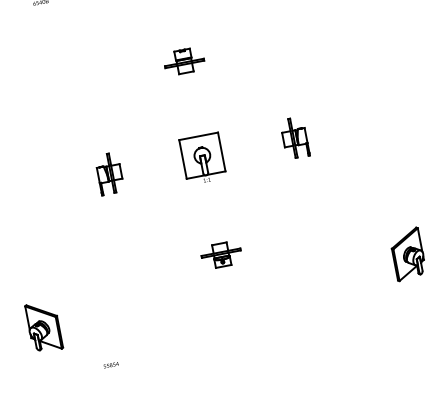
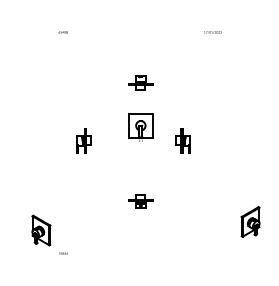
part: (293, 137) -> (182, 140), moved
part: (202, 158) -> (140, 127), moved
part: (44, 326) -> (41, 230), moved

